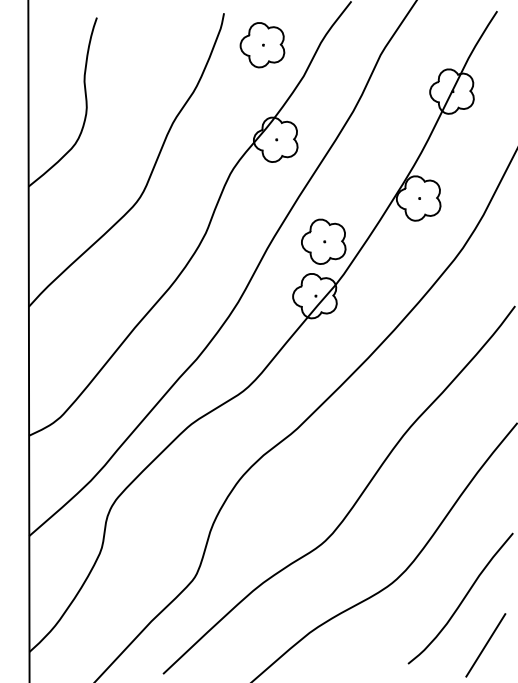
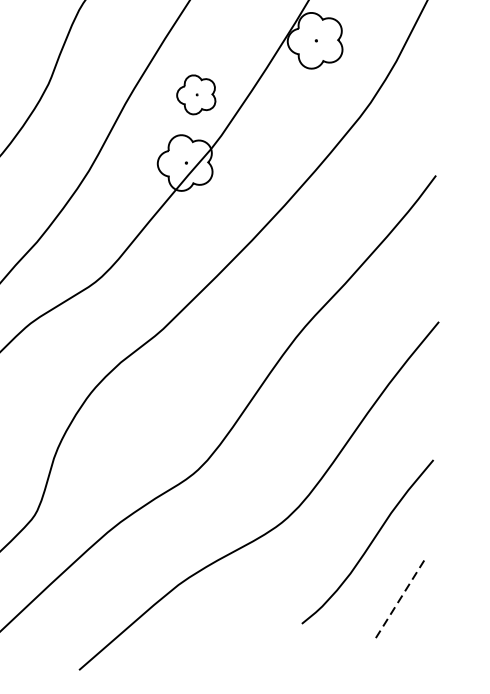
part: (323, 241) -> (195, 94), size x0.7
line: (485, 645) -> (398, 600), solid -> dashed

